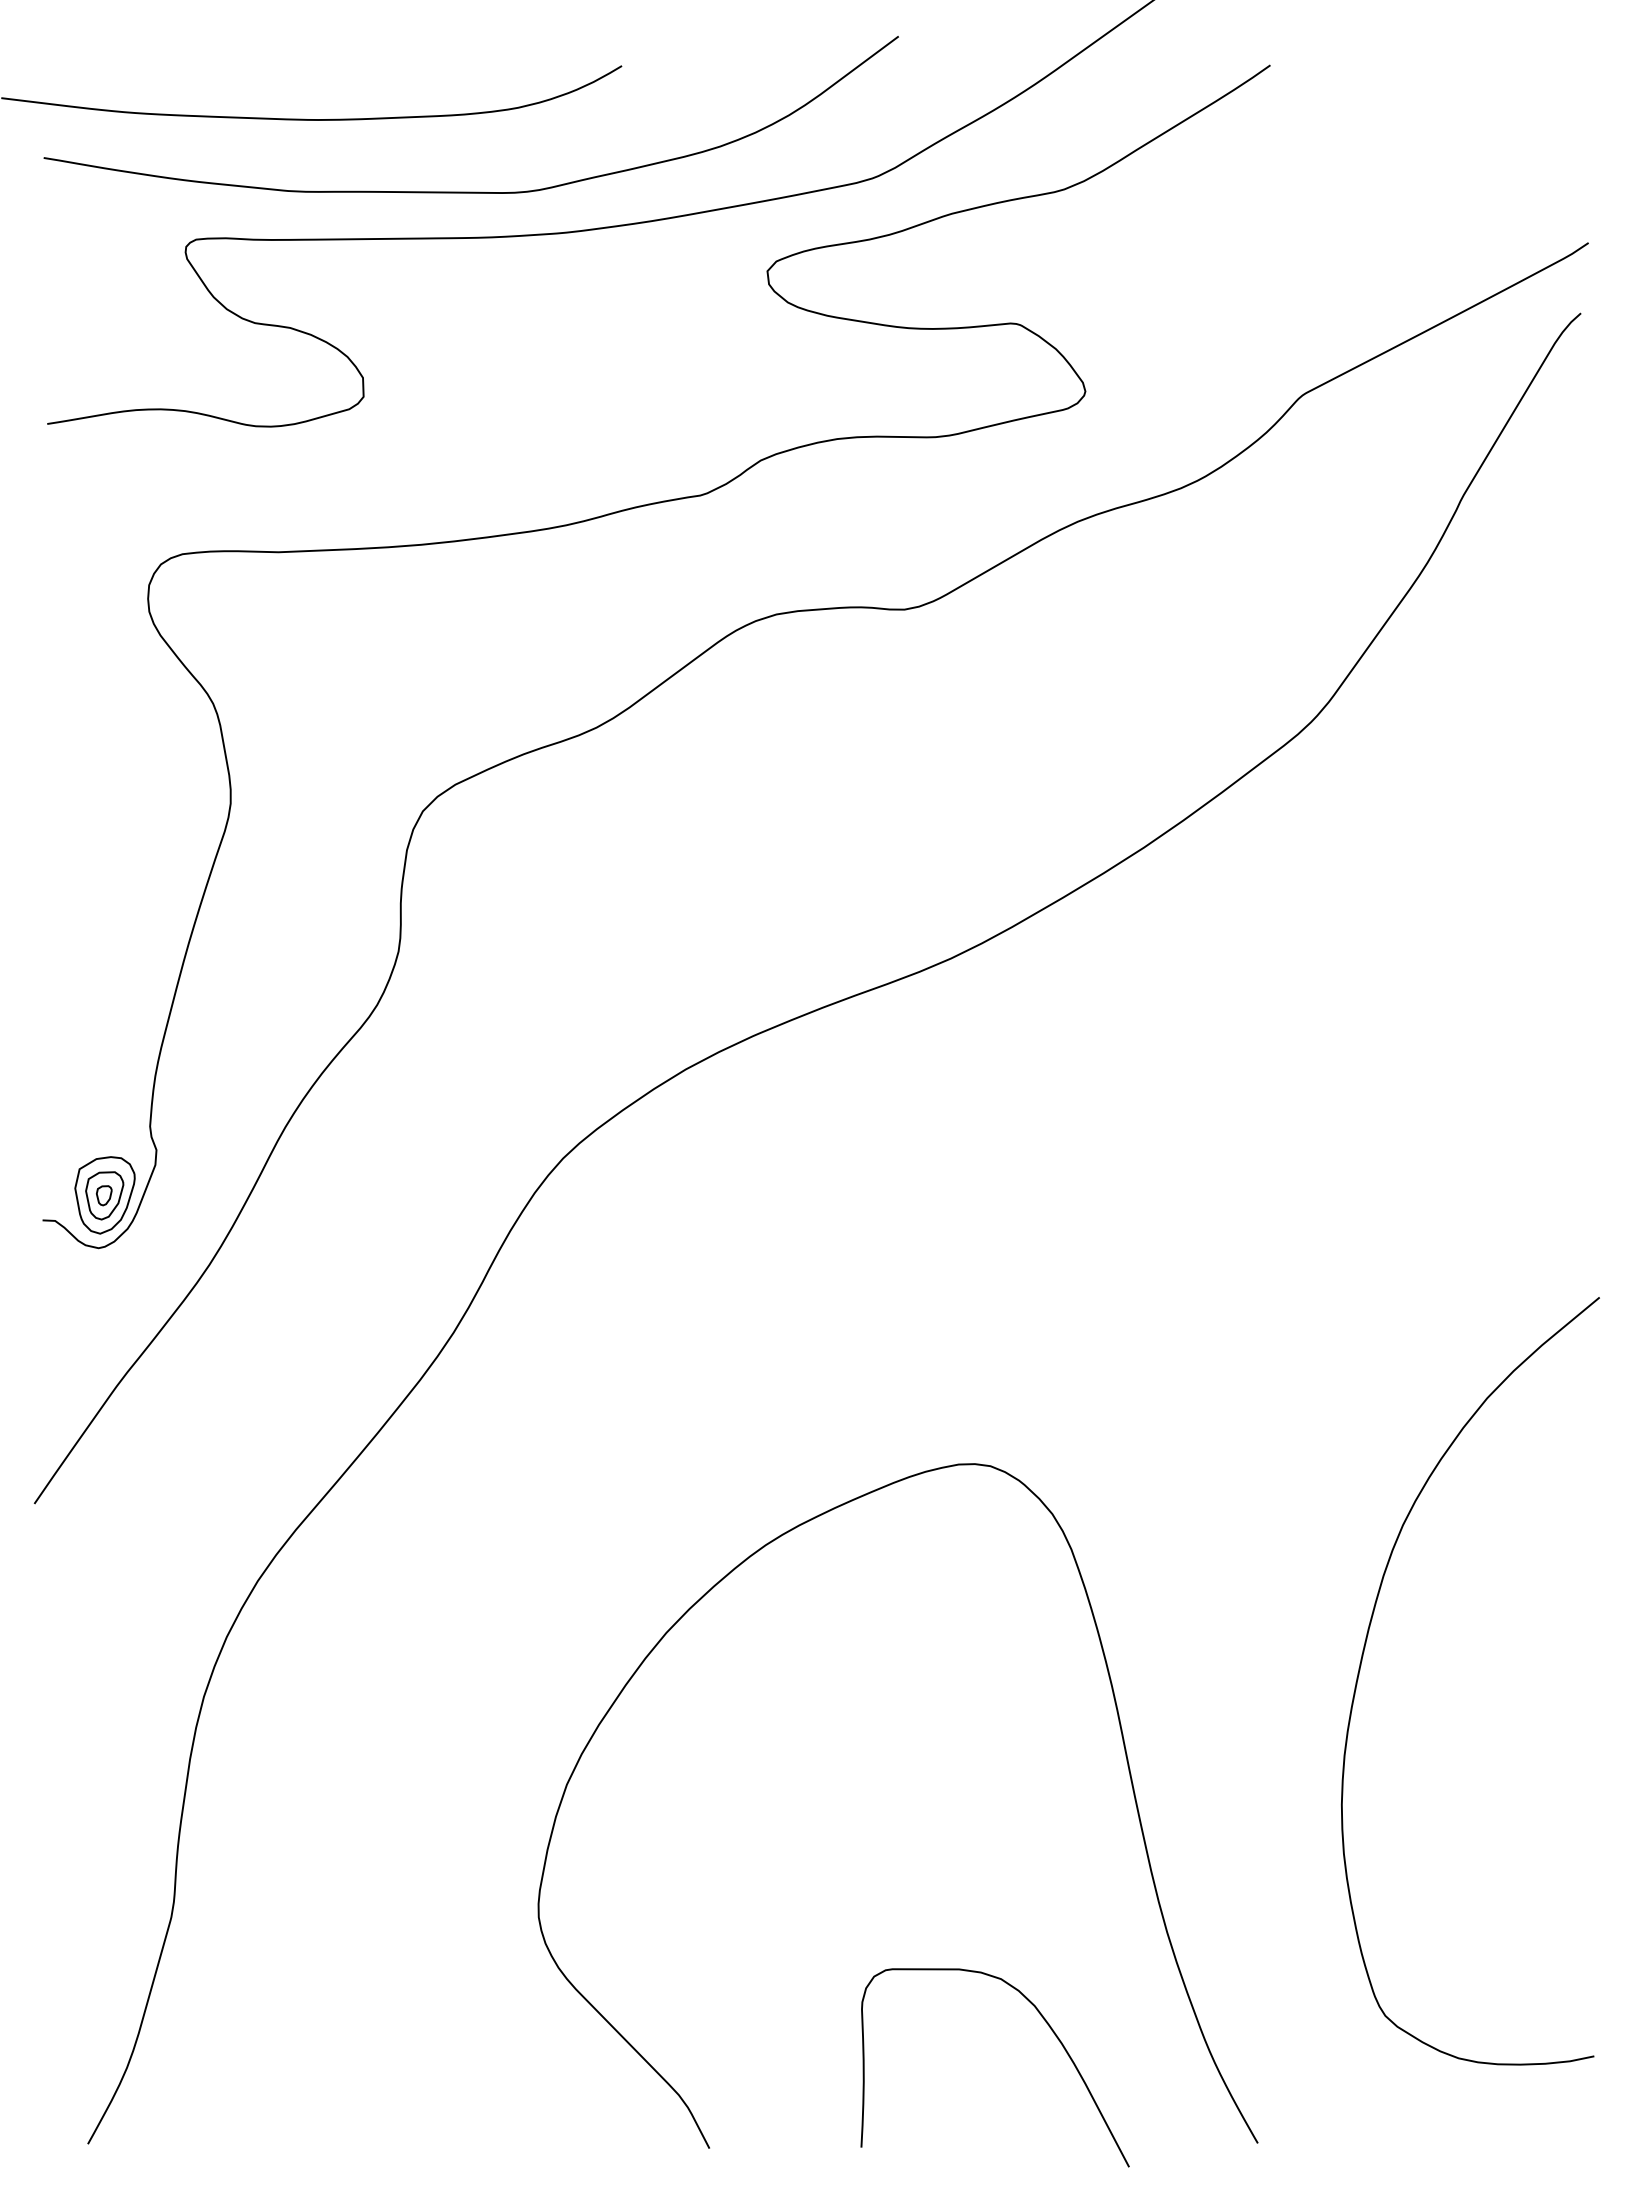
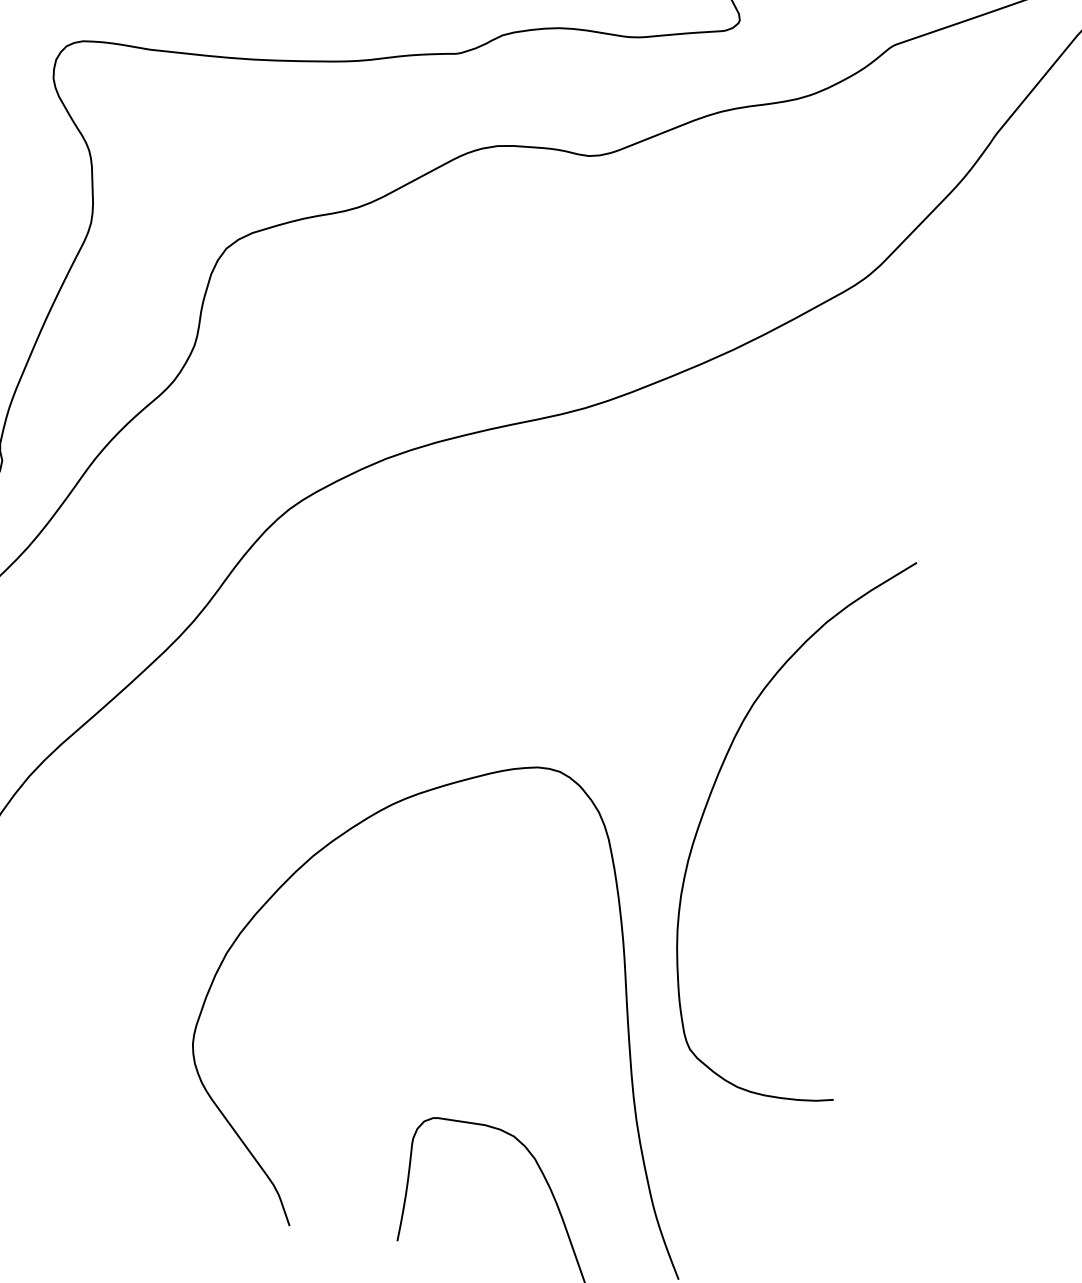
curve: (1362, 1661) -> (710, 795), moved

